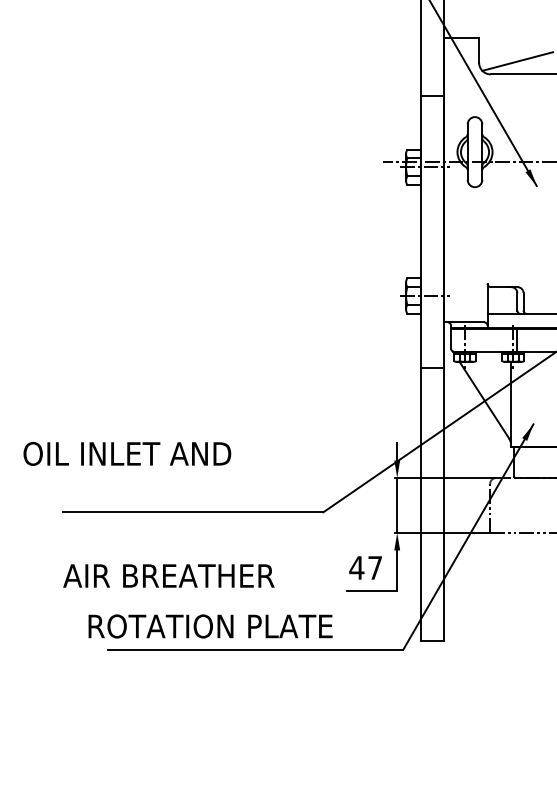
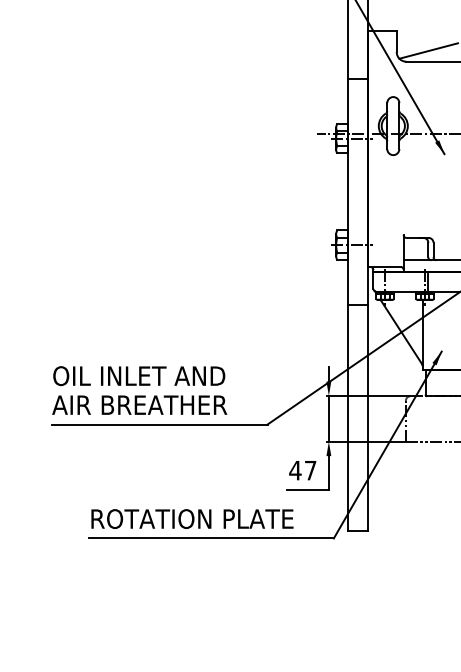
text: (127, 453) -> (139, 375), moved
text: (168, 575) -> (139, 404), moved
text: (210, 626) -> (192, 519), moved

